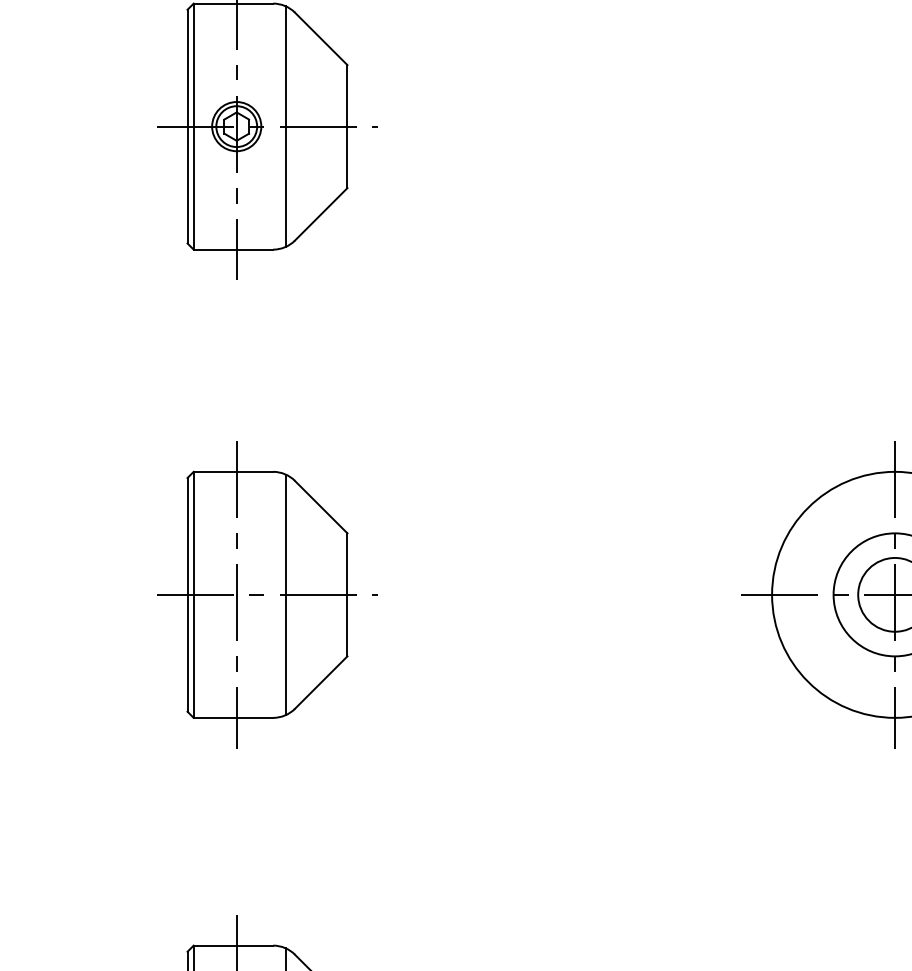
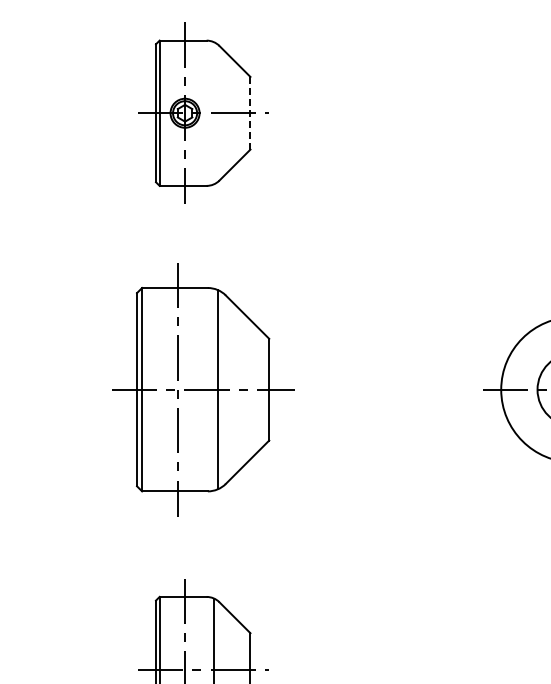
line: (347, 125) -> (250, 112), solid -> dashed
line: (286, 127) -> (214, 113), removed
part: (267, 594) -> (203, 389), size x1.4

